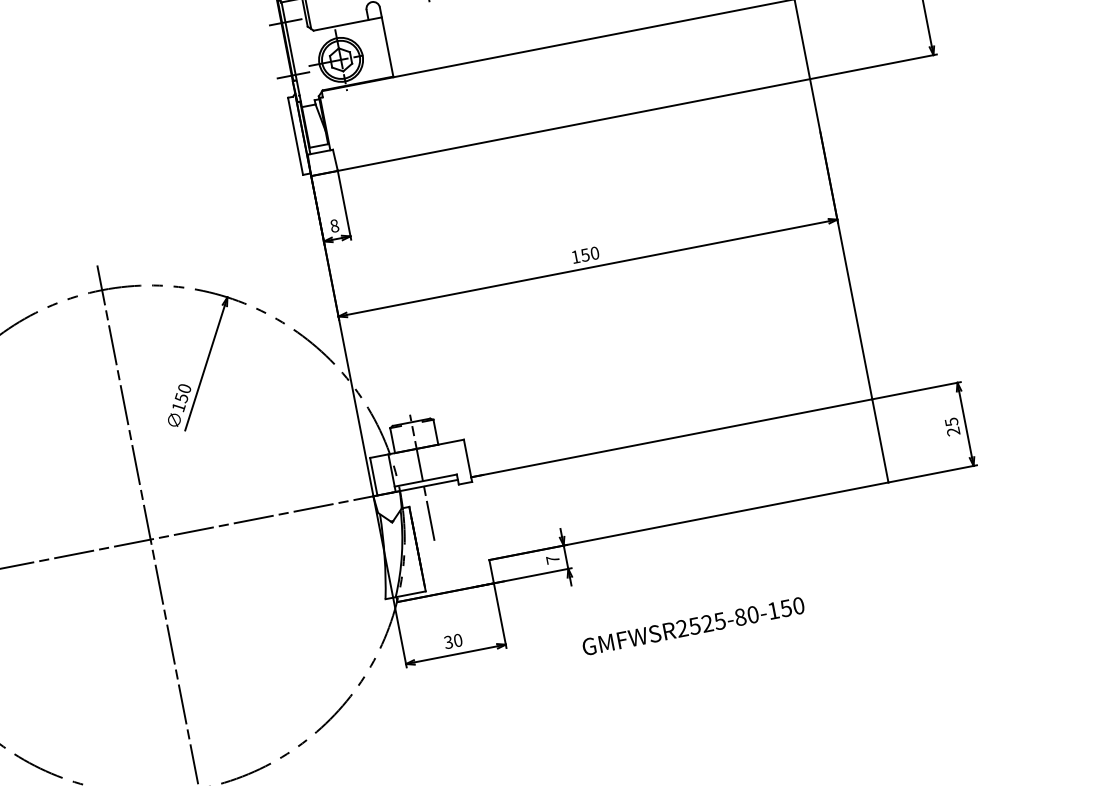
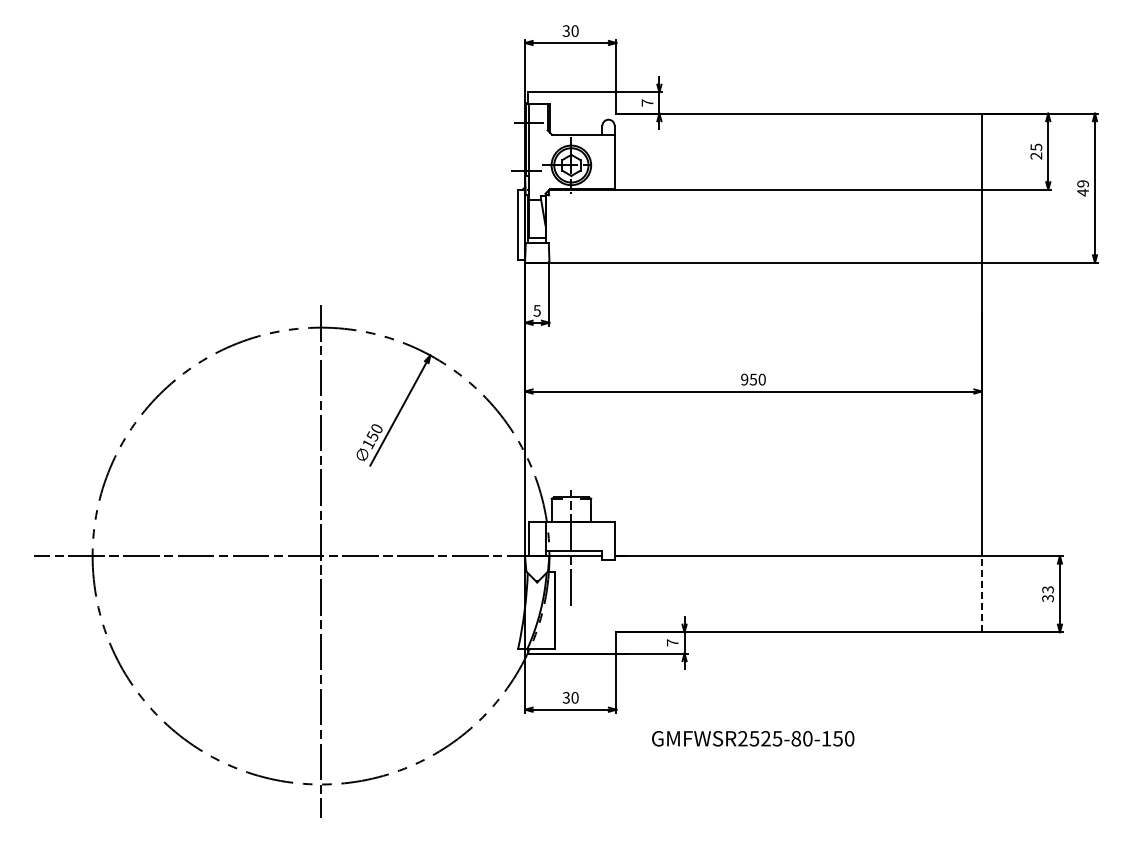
text: (333, 225) -> (536, 310), 8 -> 5
text: (575, 256) -> (744, 379), 150 -> 950
text: (952, 427) -> (1047, 594), 25 -> 33
line: (879, 440) -> (981, 593), solid -> dashed
text: (693, 626) -> (753, 738), moved

